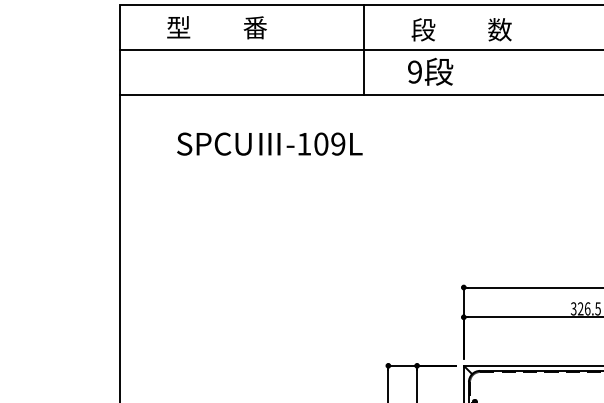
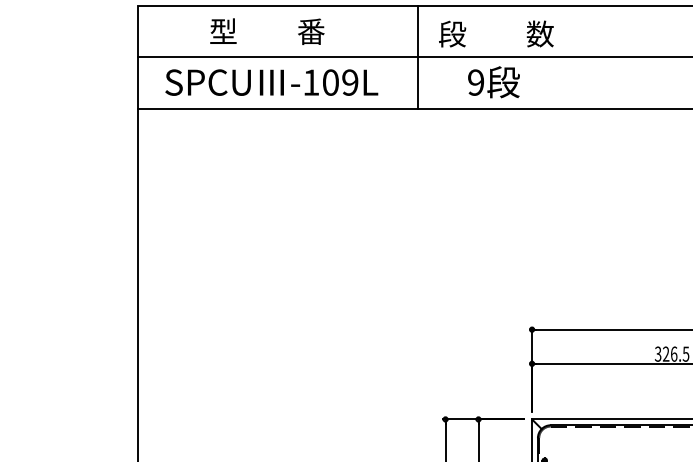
text: (216, 27) -> (266, 31), moved
text: (461, 29) -> (496, 33), moved
text: (269, 143) -> (271, 81), moved

